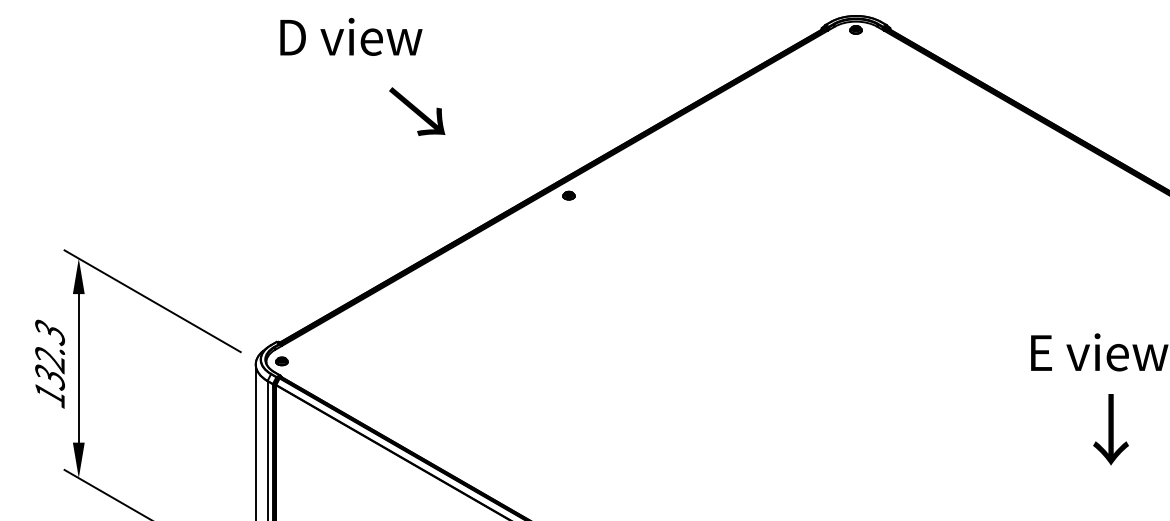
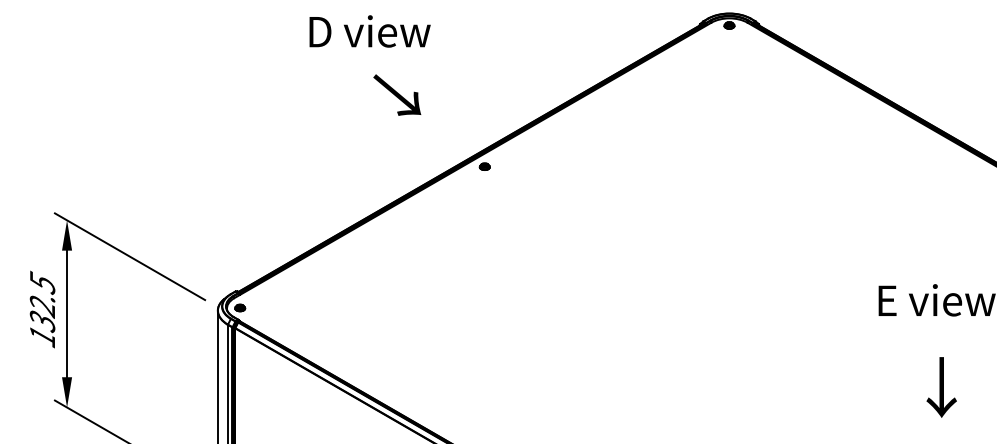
text: (351, 36) -> (370, 31), moved
text: (417, 111) -> (397, 95), moved
text: (49, 331) -> (42, 282), 132.3 -> 132.5
text: (1110, 429) -> (941, 387), moved

